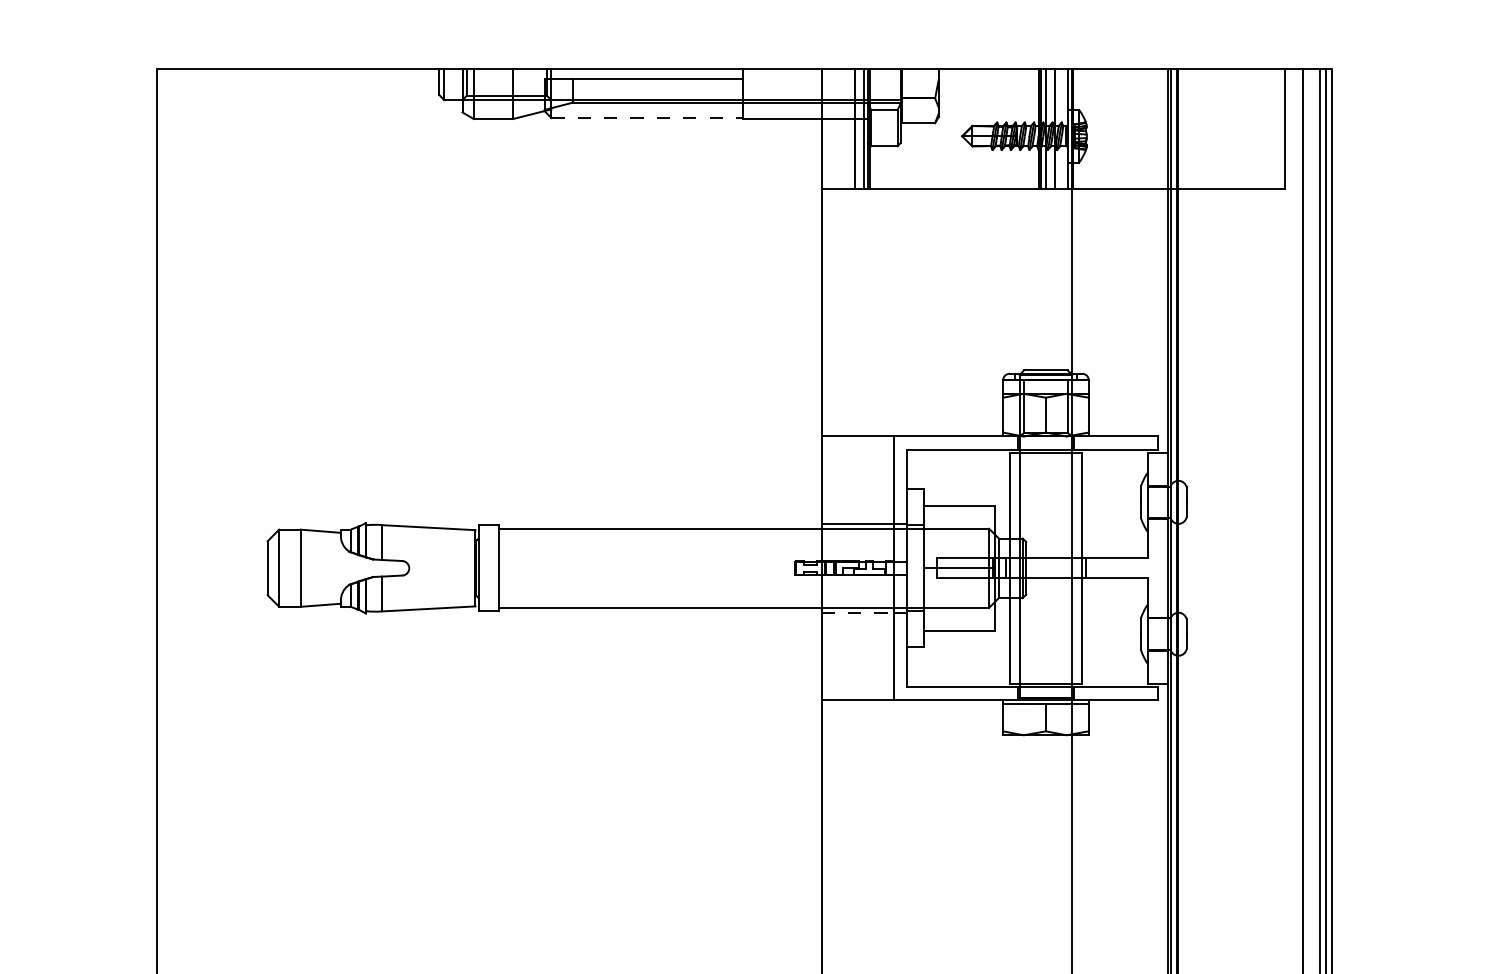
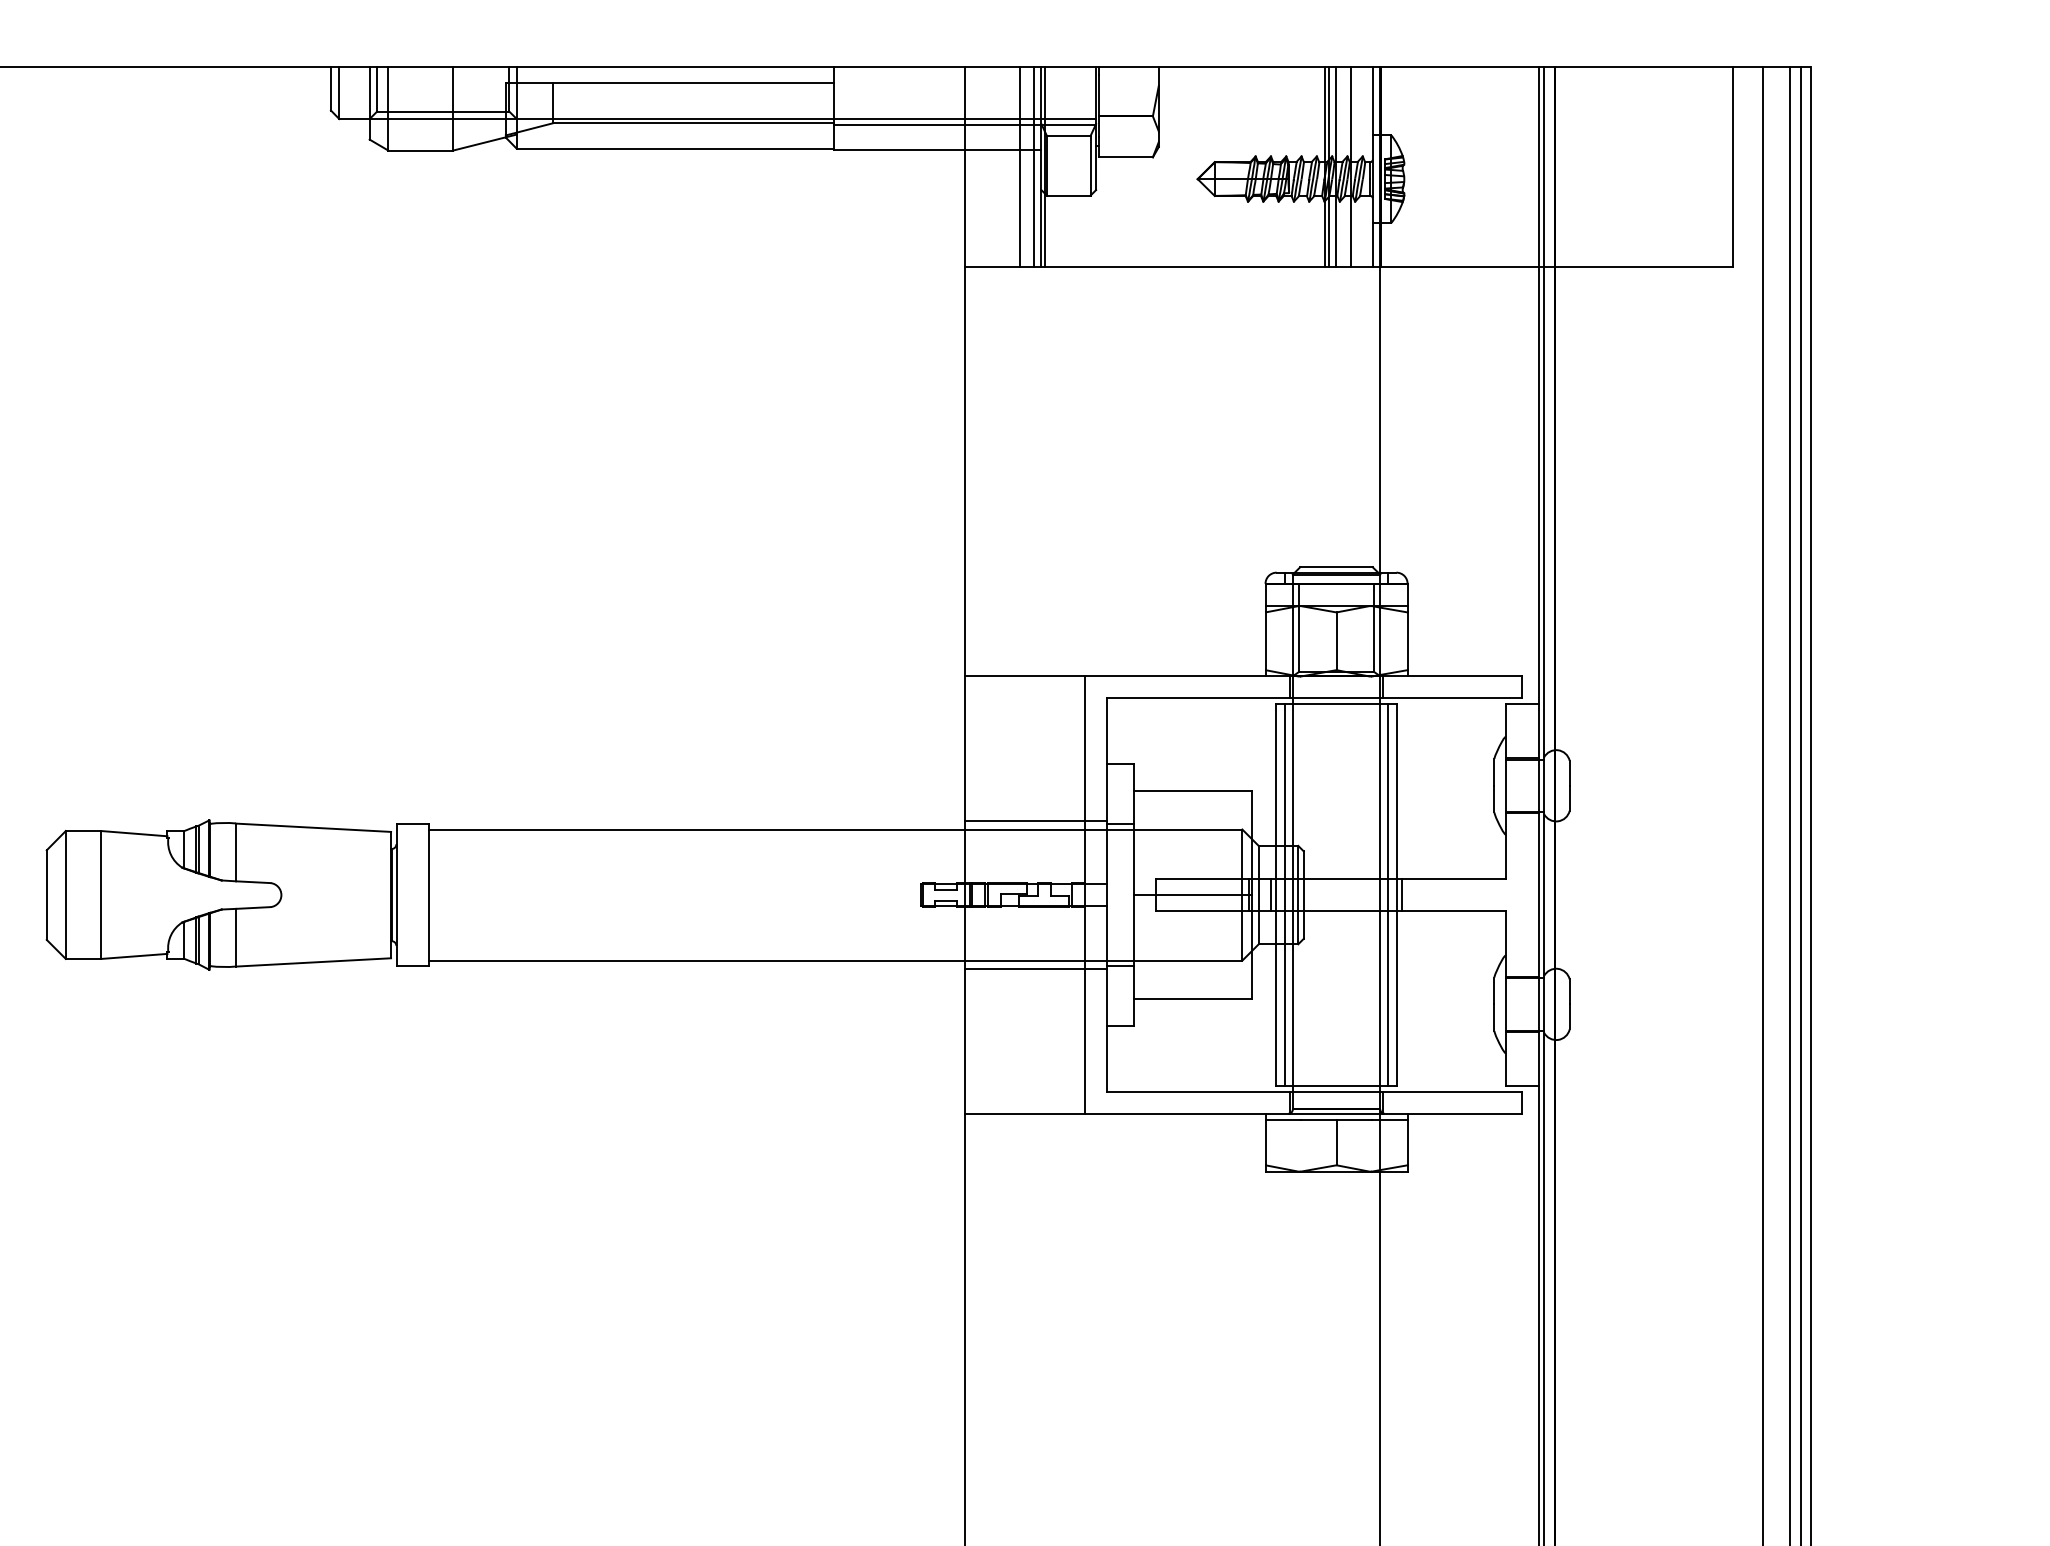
line: (646, 117) -> (674, 147), dashed -> solid
line: (1014, 567) -> (1284, 893), added
line: (1077, 567) -> (1388, 893), added
line: (858, 612) -> (1025, 968), dashed -> solid

